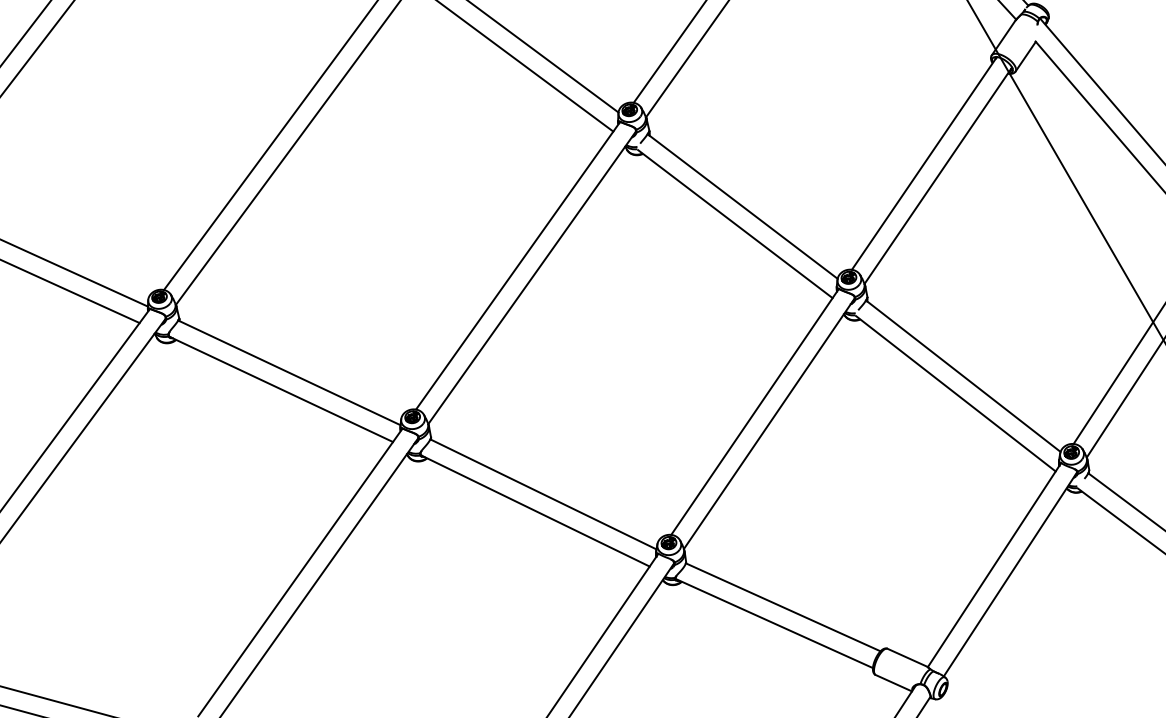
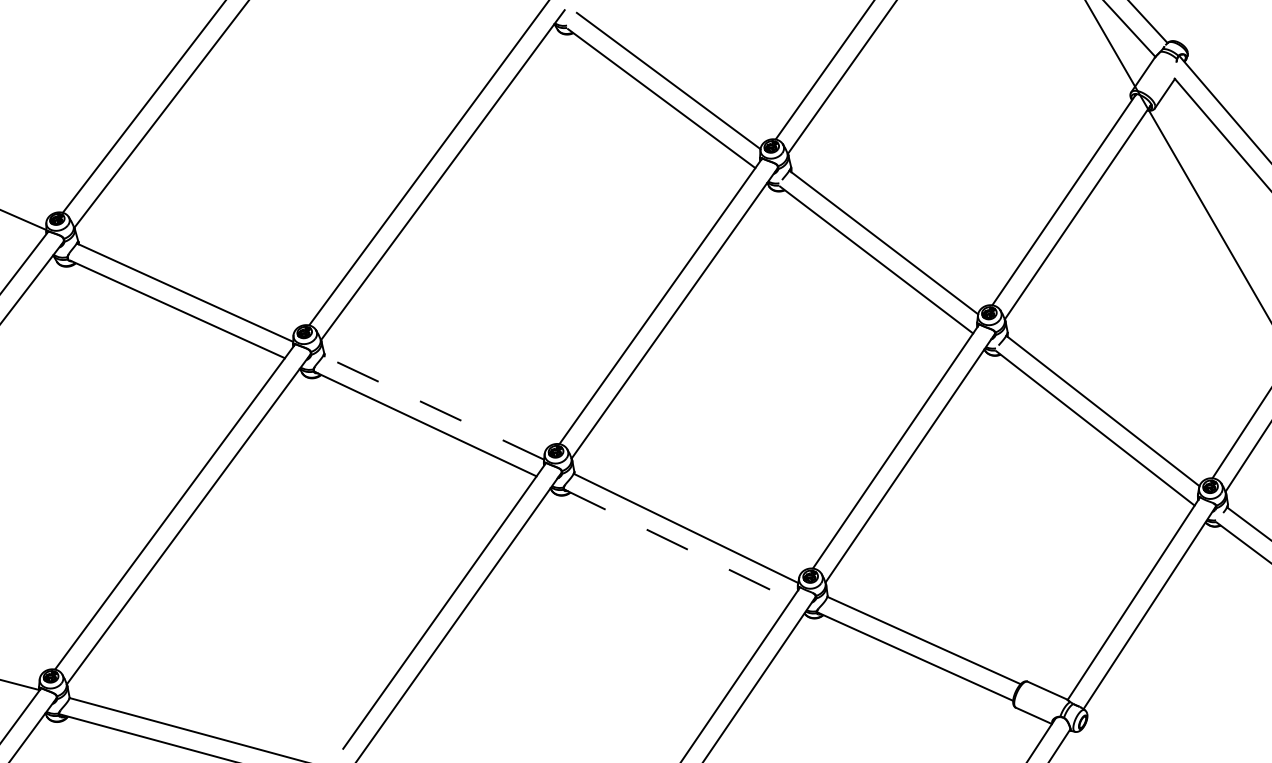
line: (289, 372) -> (433, 407), solid -> dashed
line: (535, 511) -> (678, 545), solid -> dashed

